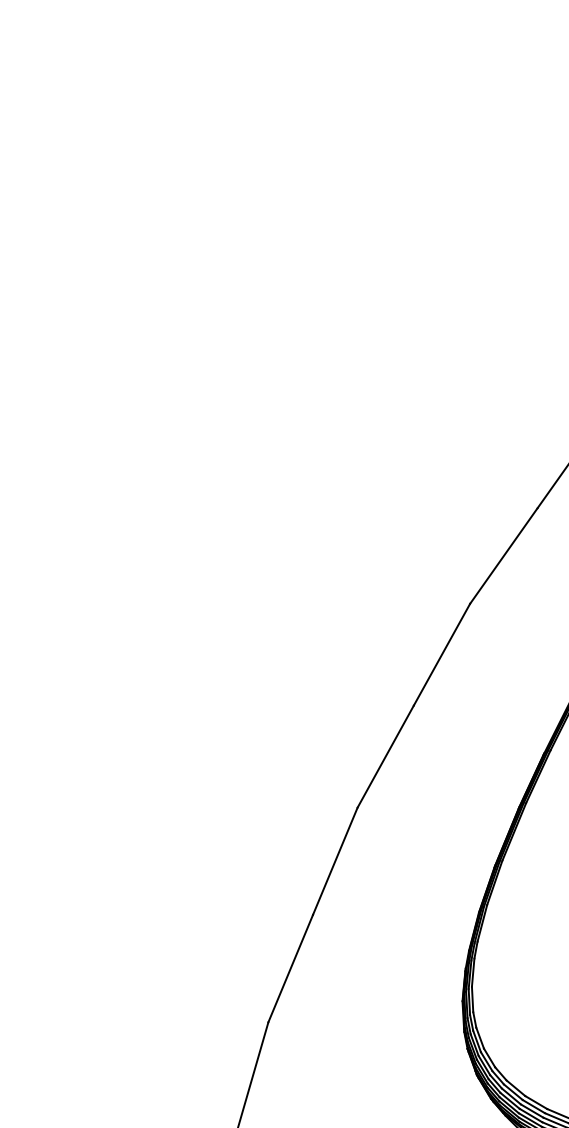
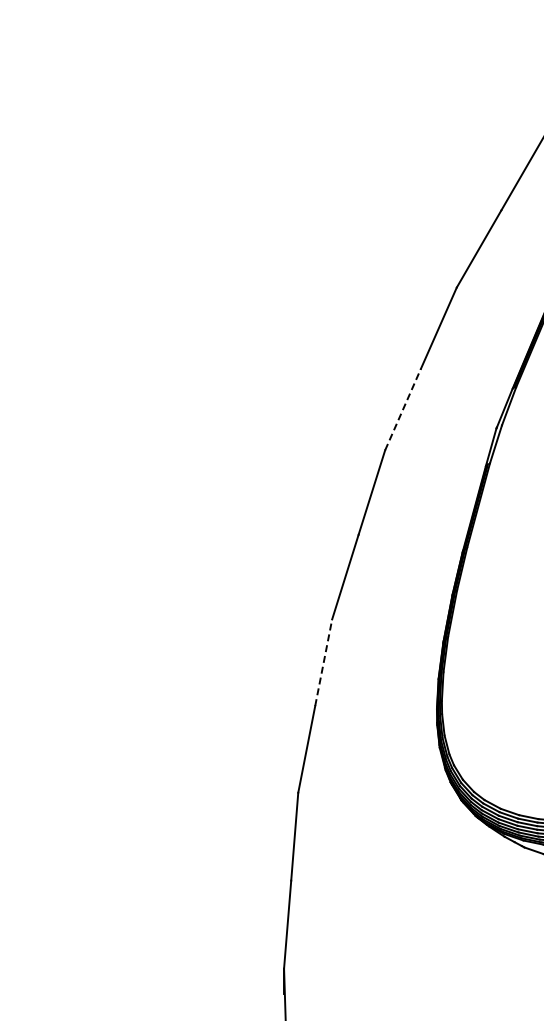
line: (504, 555) -> (403, 409), solid -> dashed
line: (335, 860) -> (323, 662), solid -> dashed

